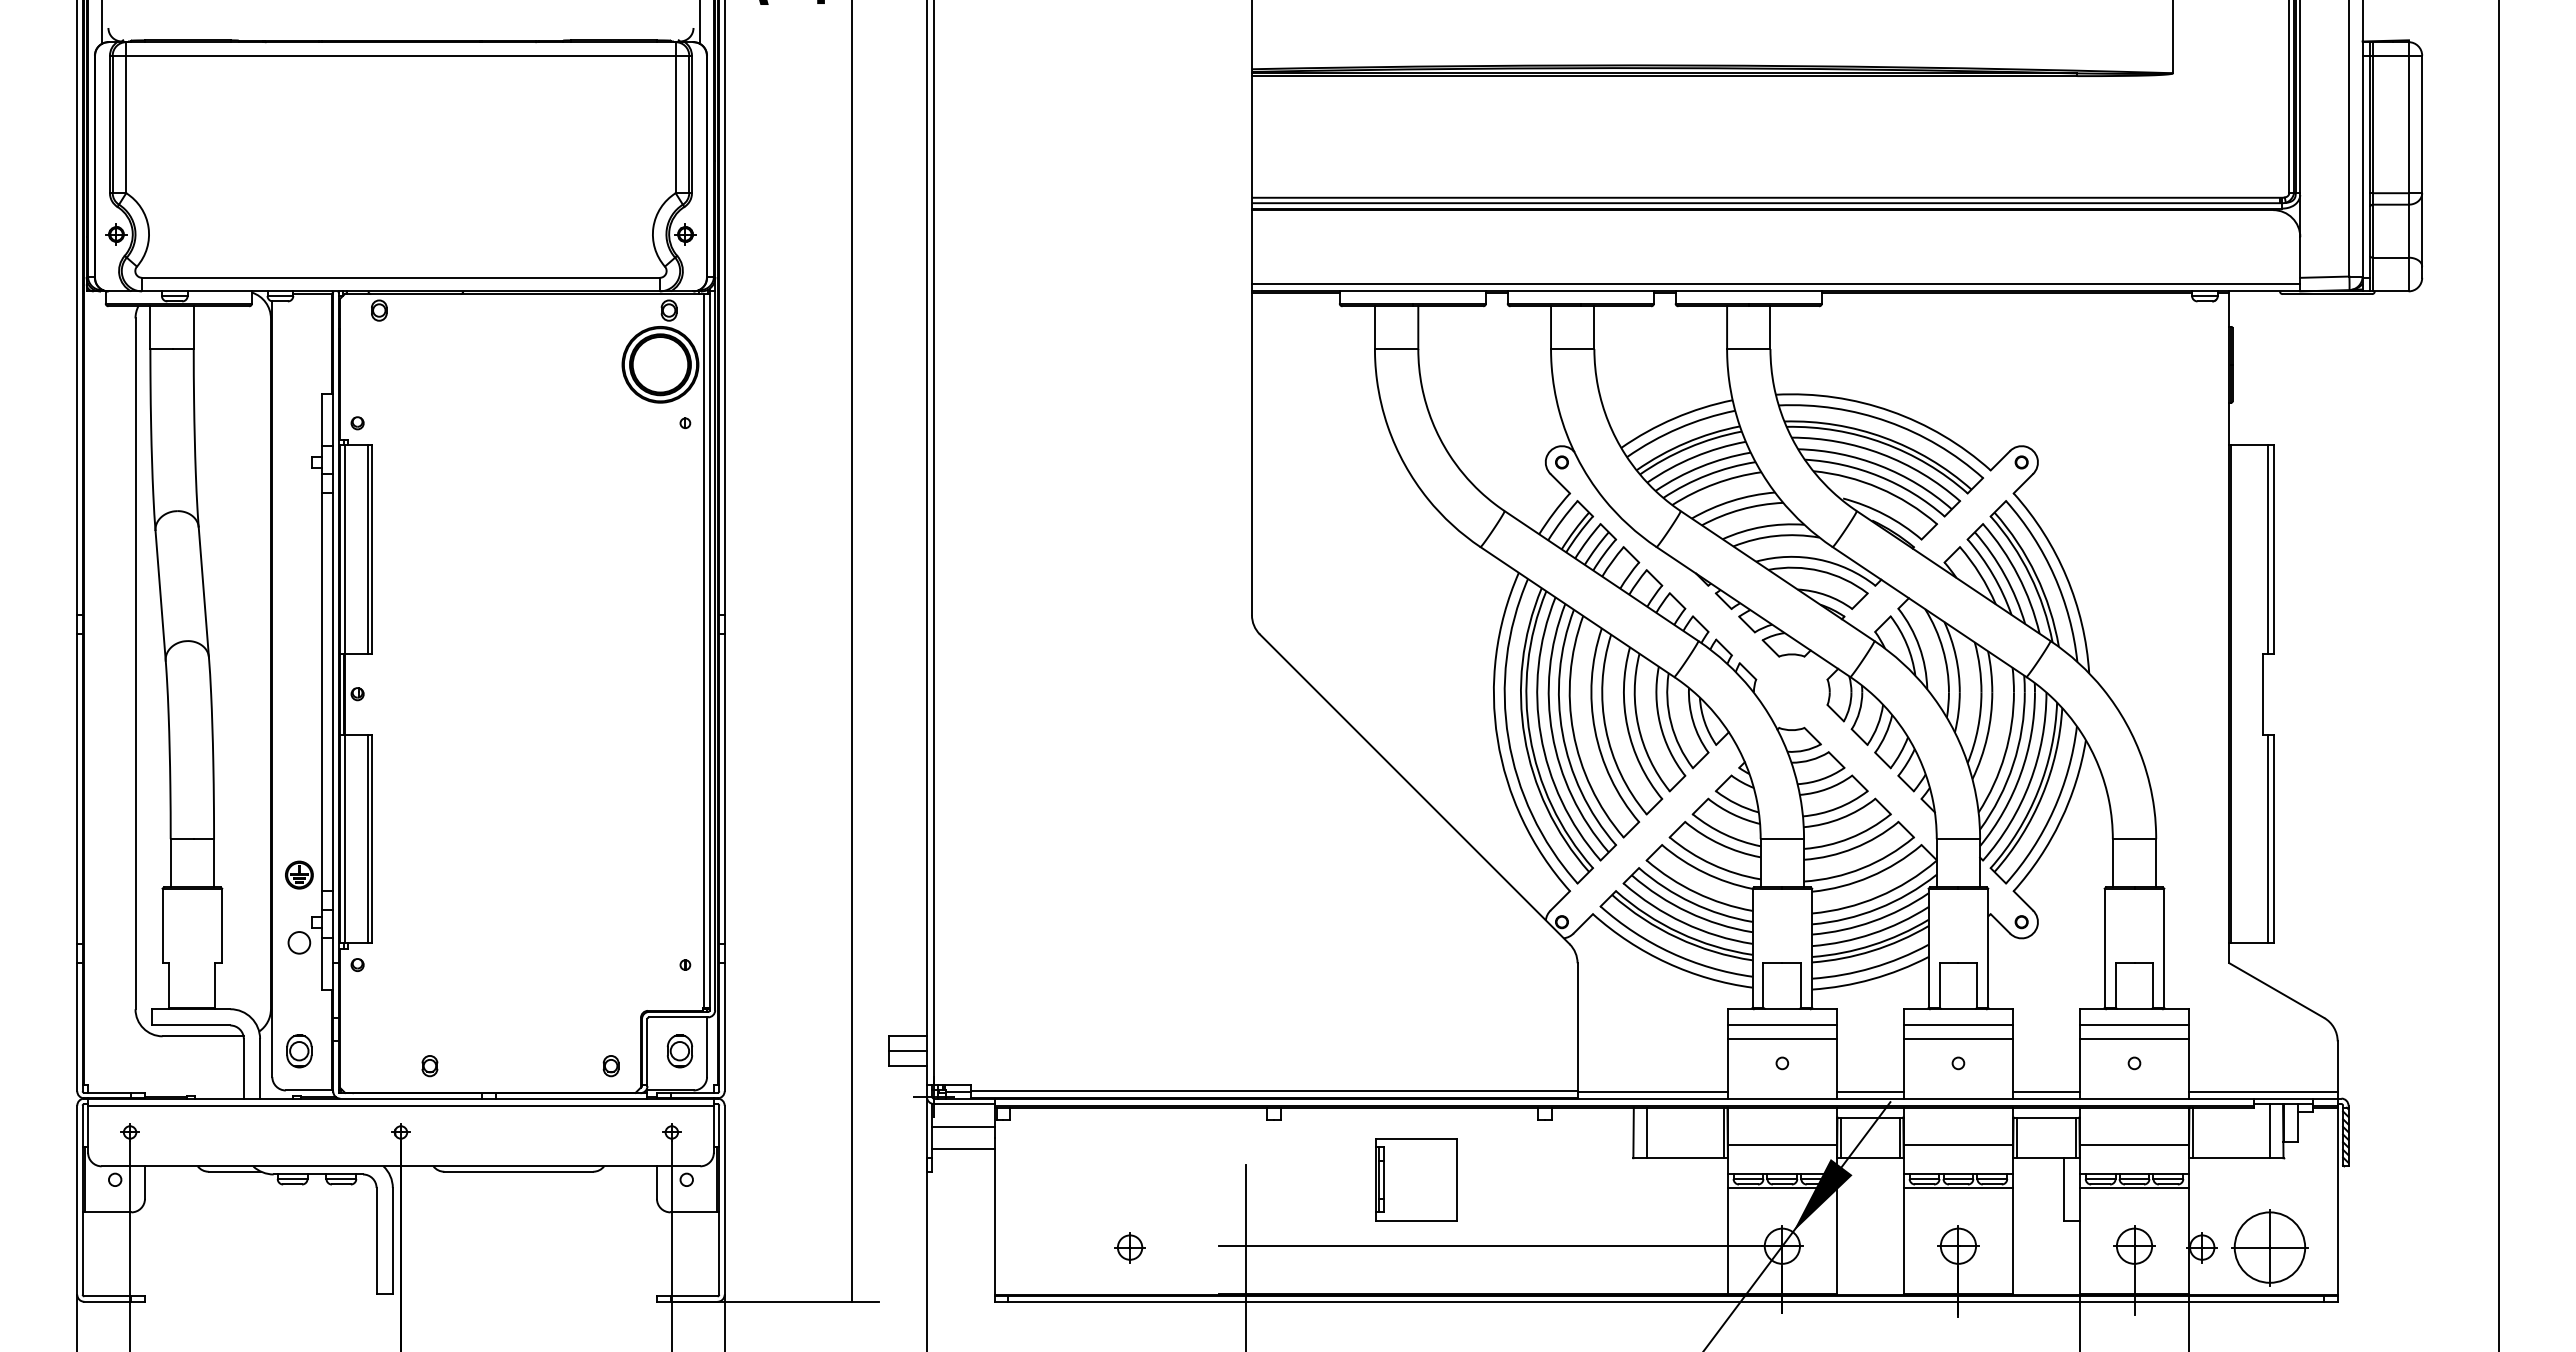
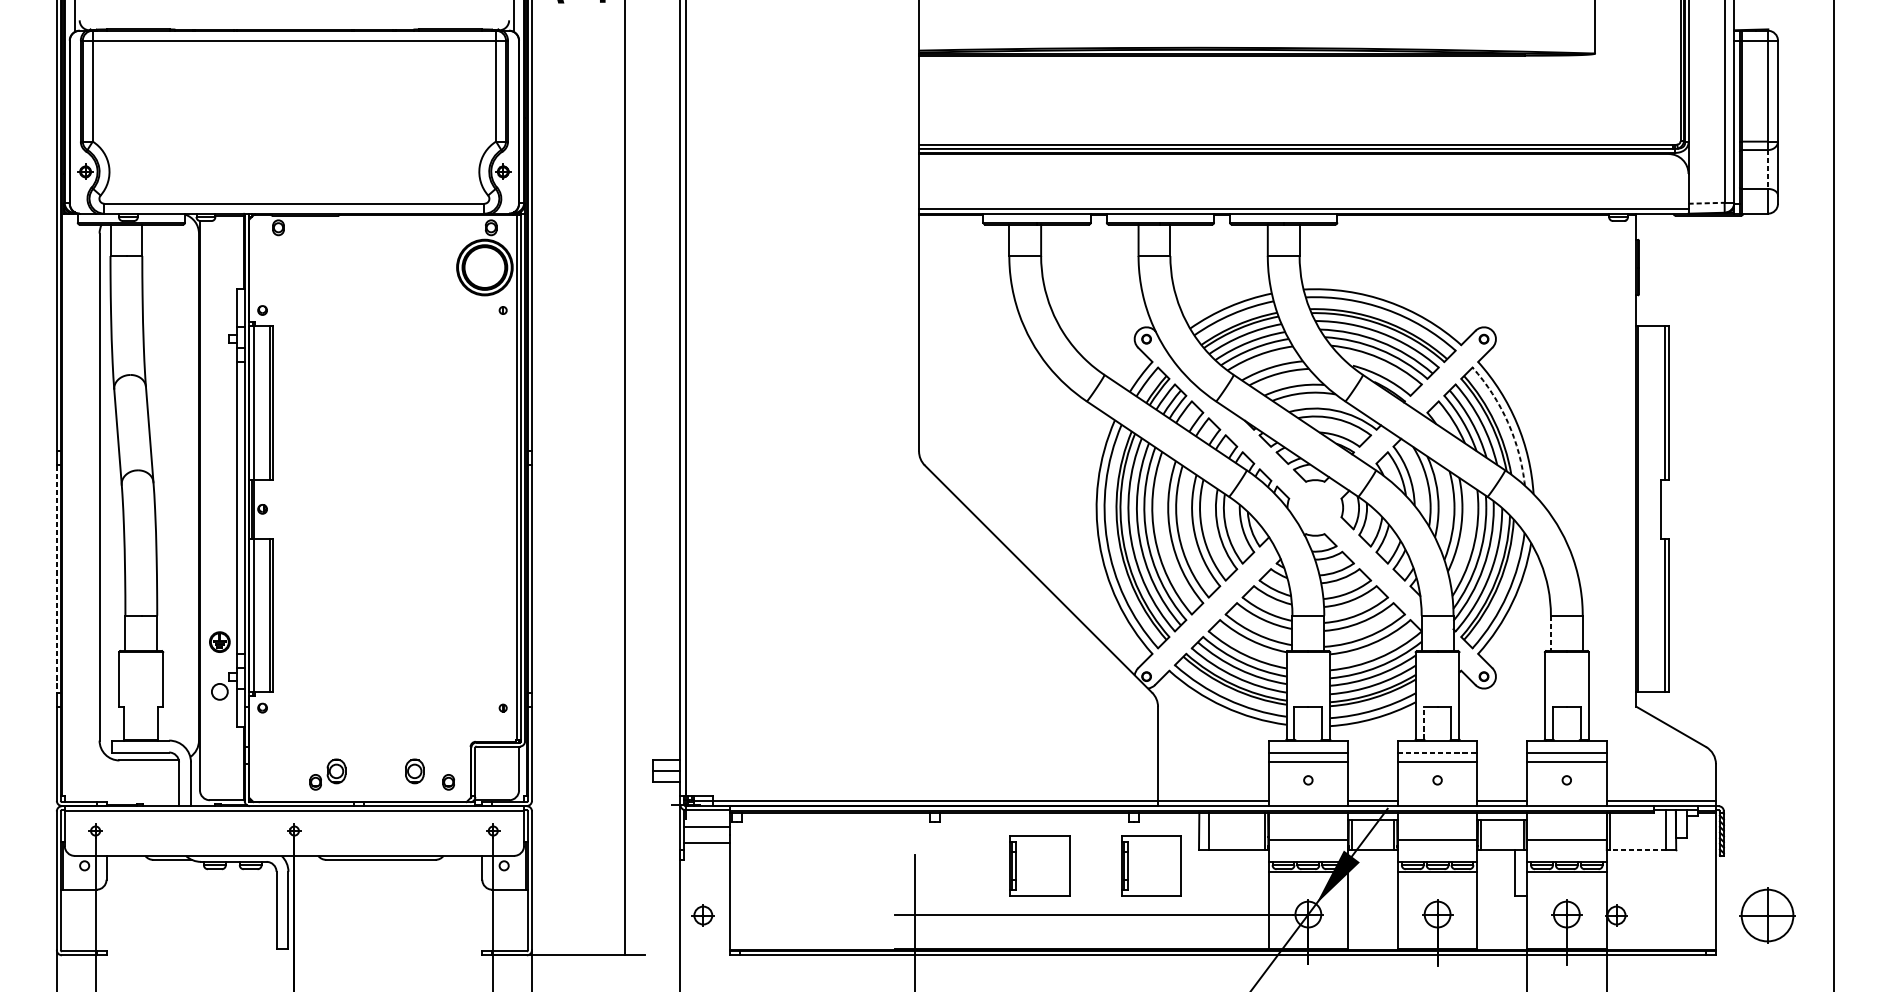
line: (2408, 231) -> (1767, 169), solid -> dashed
line: (2324, 277) -> (1706, 203), solid -> dashed
arc: (2054, 575) -> (1508, 422), solid -> dashed
line: (77, 789) -> (56, 579), solid -> dashed
line: (2112, 863) -> (1550, 633), solid -> dashed
line: (1939, 985) -> (1423, 723), solid -> dashed
line: (1958, 1025) -> (1437, 752), solid -> dashed
part: (299, 1051) -> (336, 771), moved
part: (679, 1051) -> (414, 771), moved
line: (2230, 1158) -> (1637, 850), solid -> dashed
part: (1568, 1179) -> (1151, 865), added
part: (1129, 1247) -> (702, 915), moved
part: (2269, 1247) -> (1767, 915), moved

